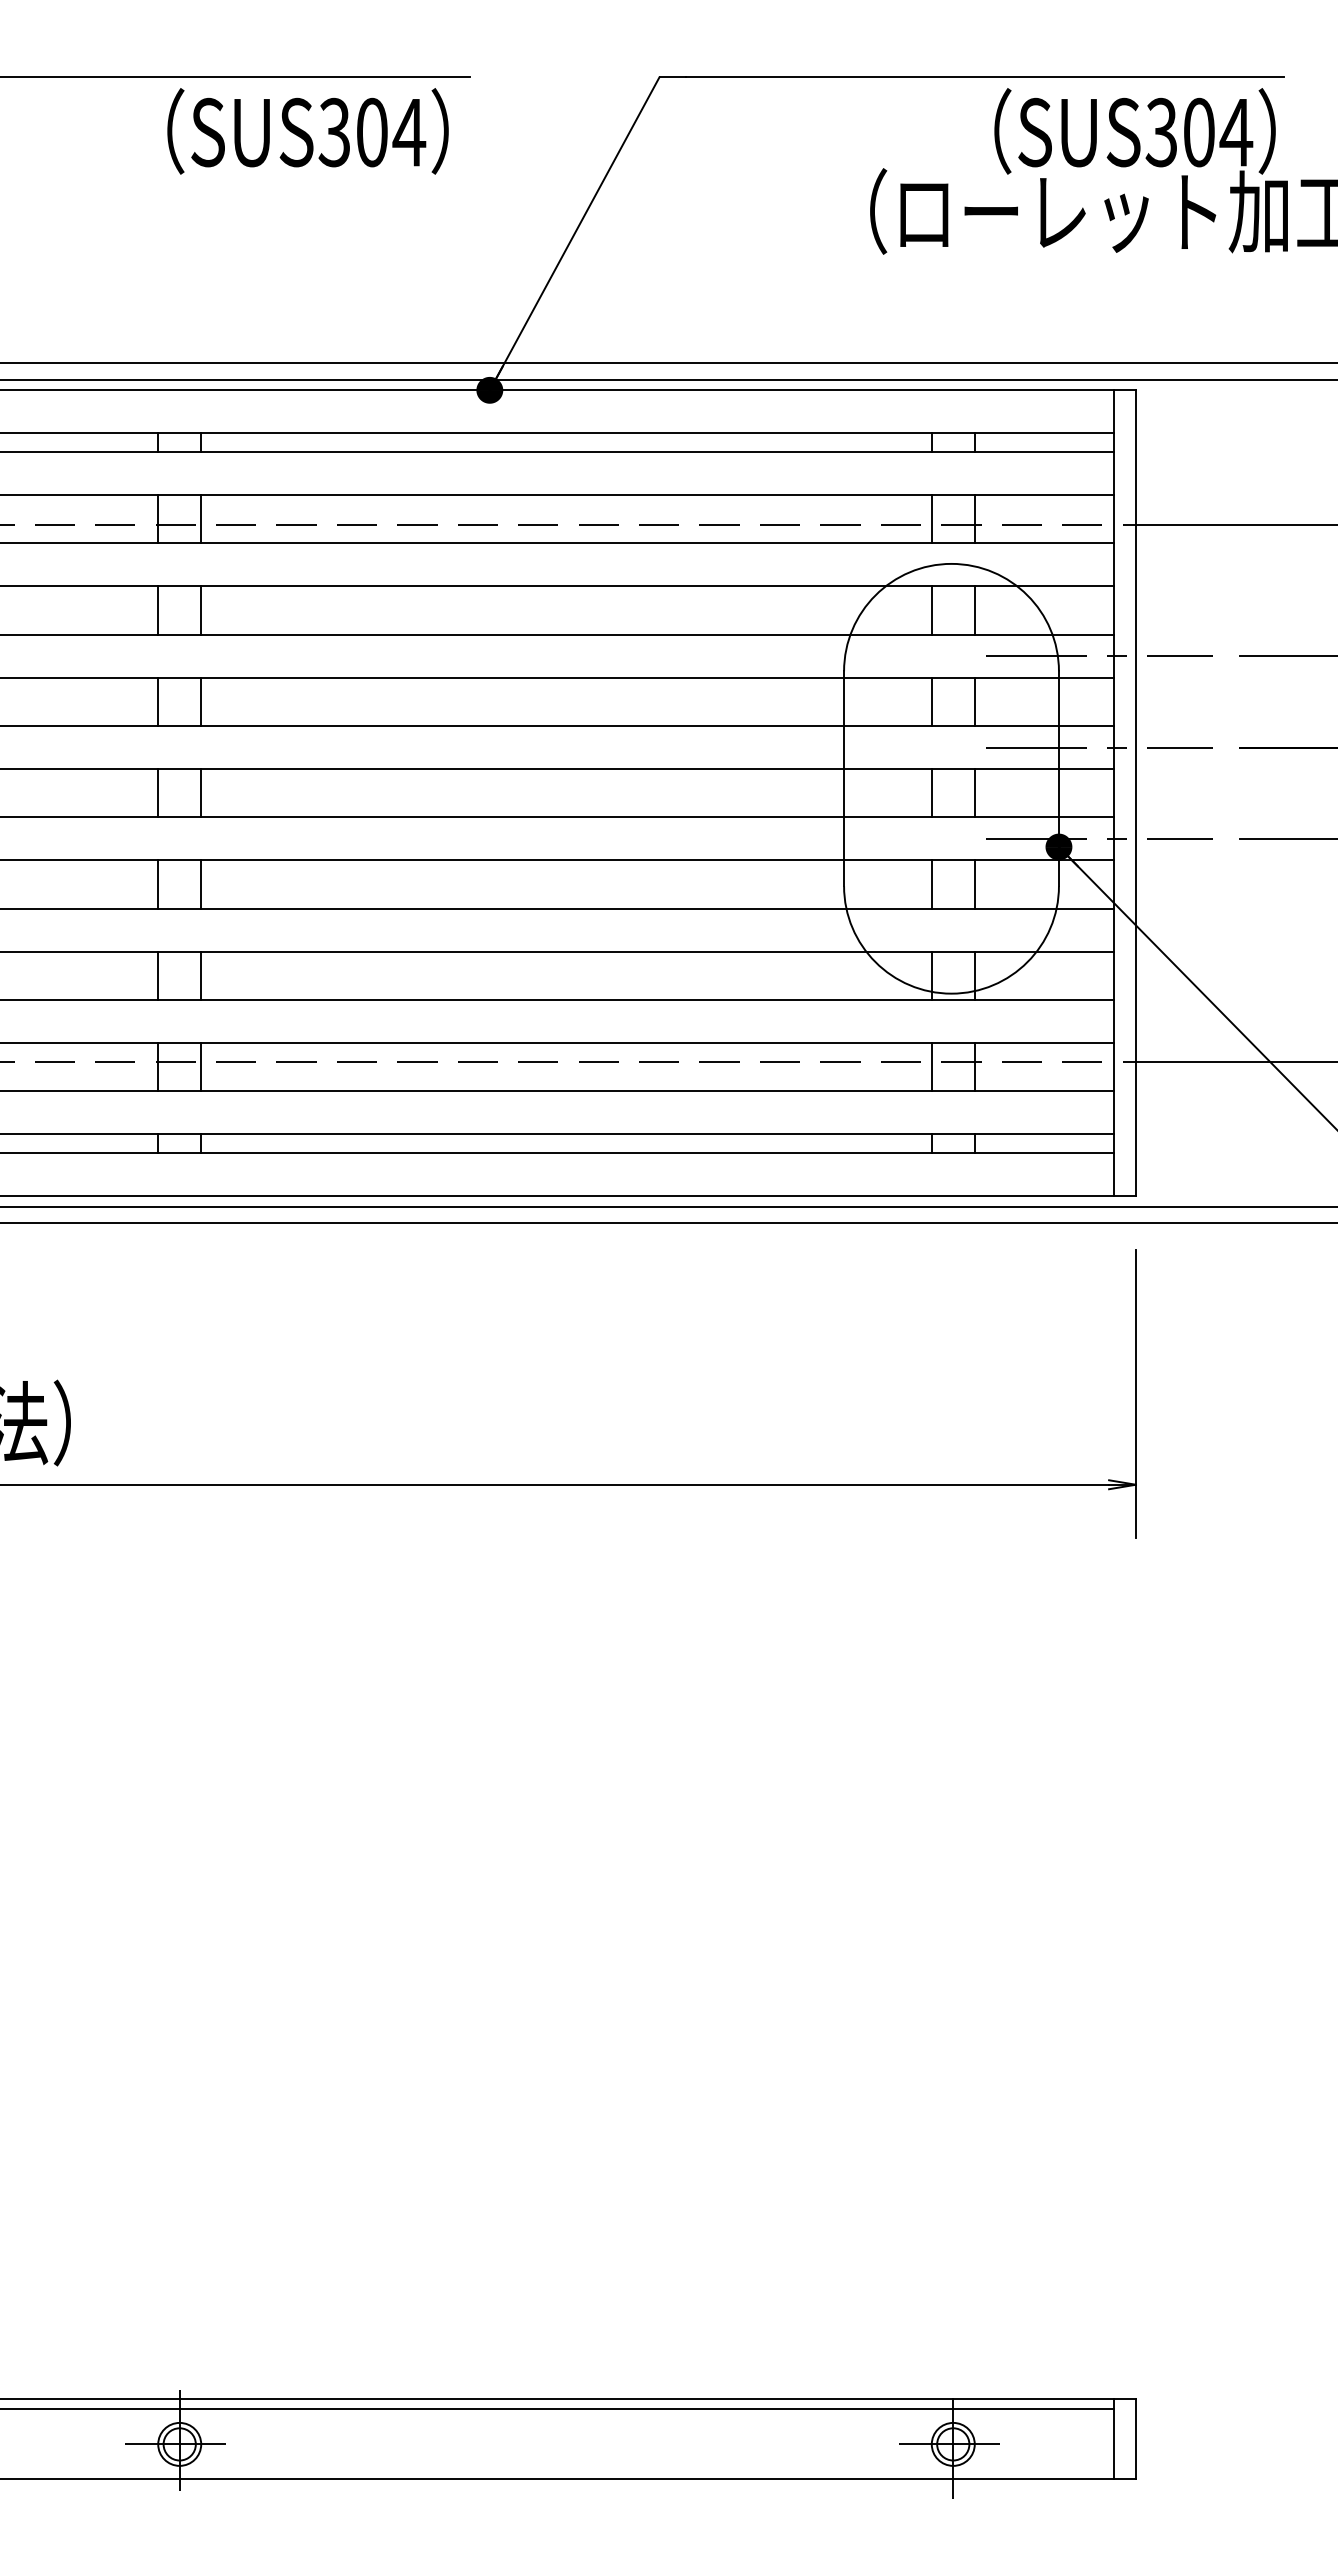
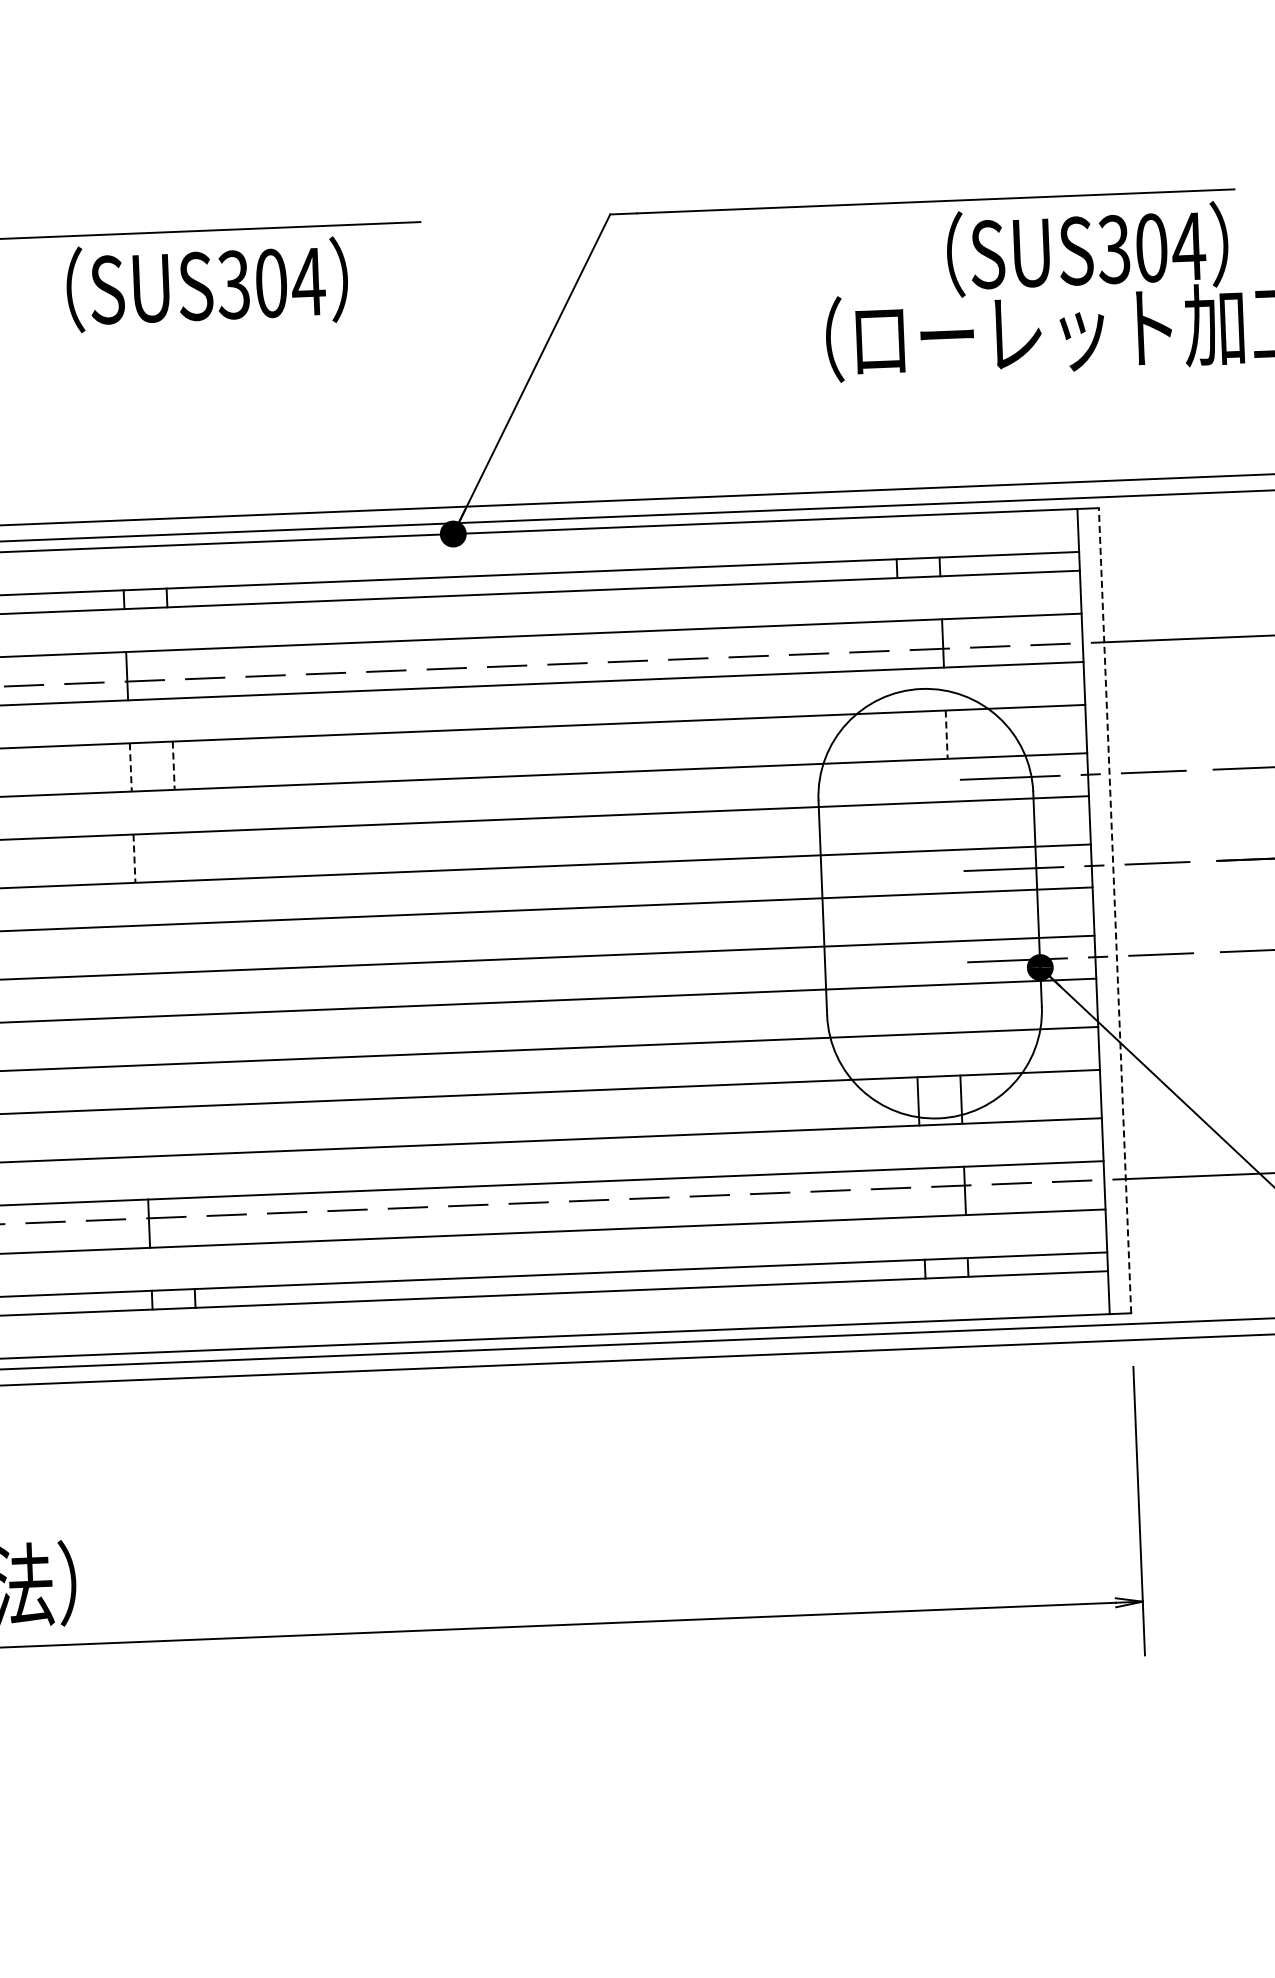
text: (307, 131) -> (206, 284), moved
line: (201, 519) -> (170, 674), removed
line: (931, 519) -> (899, 645), removed
line: (931, 610) -> (903, 736), removed
line: (158, 611) -> (131, 768), solid -> dashed
line: (201, 611) -> (174, 766), solid -> dashed
line: (974, 611) -> (946, 735), solid -> dashed
line: (201, 701) -> (177, 856), removed
line: (931, 701) -> (907, 827), removed
line: (974, 701) -> (950, 825), removed
line: (158, 702) -> (134, 859), solid -> dashed
line: (158, 793) -> (138, 950), removed
line: (201, 793) -> (181, 948), removed
line: (931, 793) -> (910, 919), removed
line: (974, 793) -> (953, 917), removed
line: (1135, 793) -> (1114, 911), solid -> dashed
line: (158, 884) -> (142, 1041), removed
line: (201, 884) -> (185, 1039), removed
line: (931, 884) -> (914, 1010), removed
line: (974, 884) -> (957, 1008), removed
line: (158, 975) -> (145, 1132), removed
line: (201, 975) -> (188, 1130), removed
line: (201, 1067) -> (192, 1222), removed
line: (931, 1067) -> (921, 1192), removed

